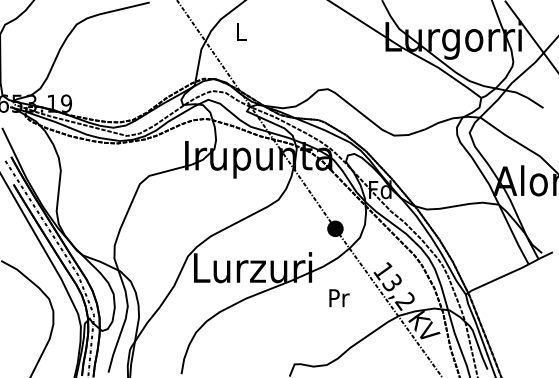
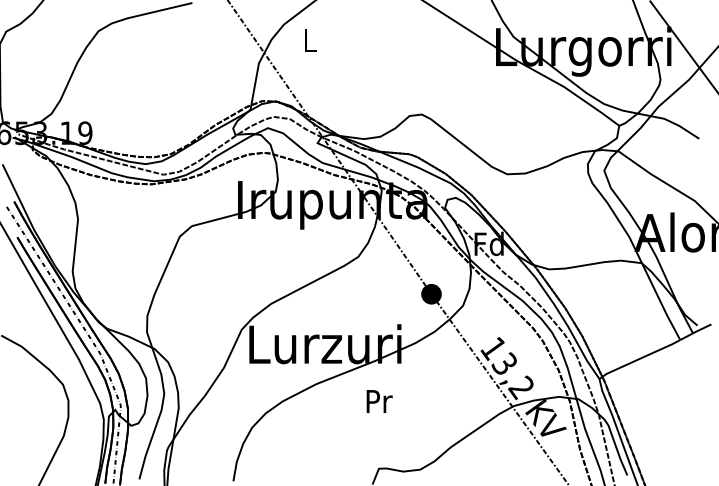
text: (339, 298) -> (379, 401), moved

